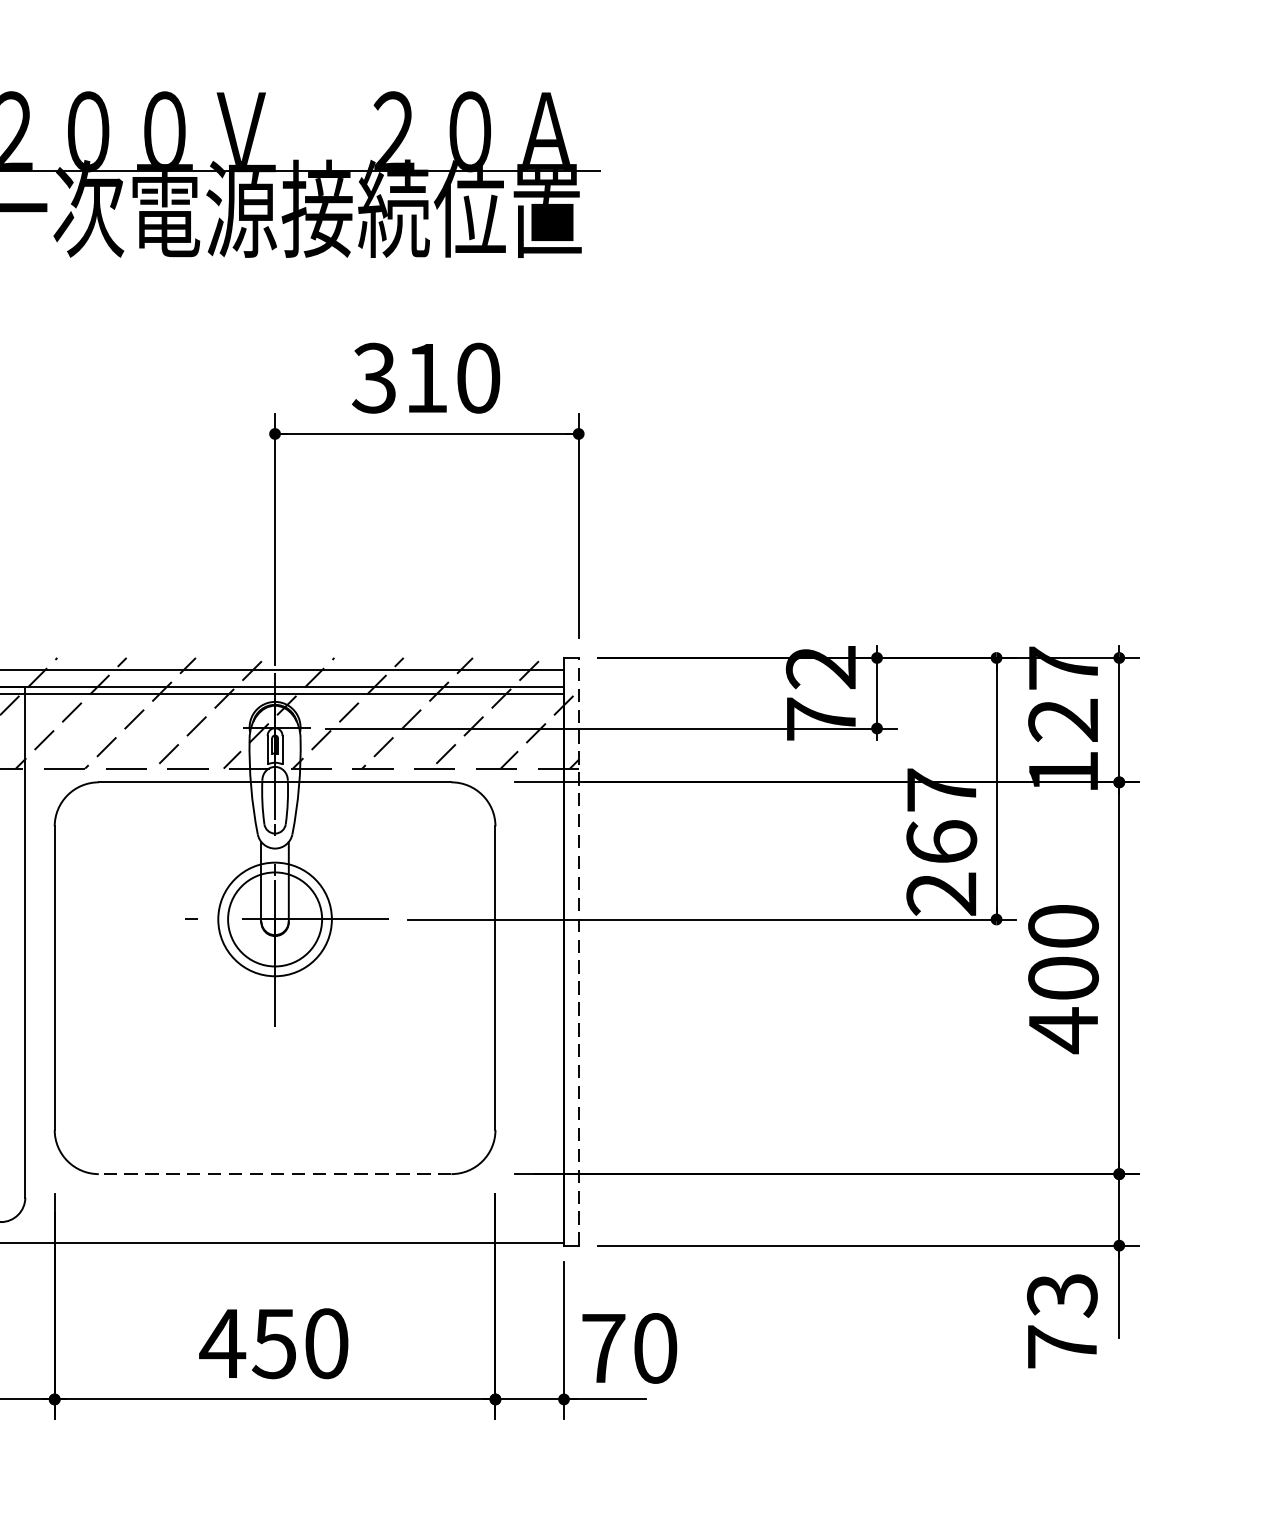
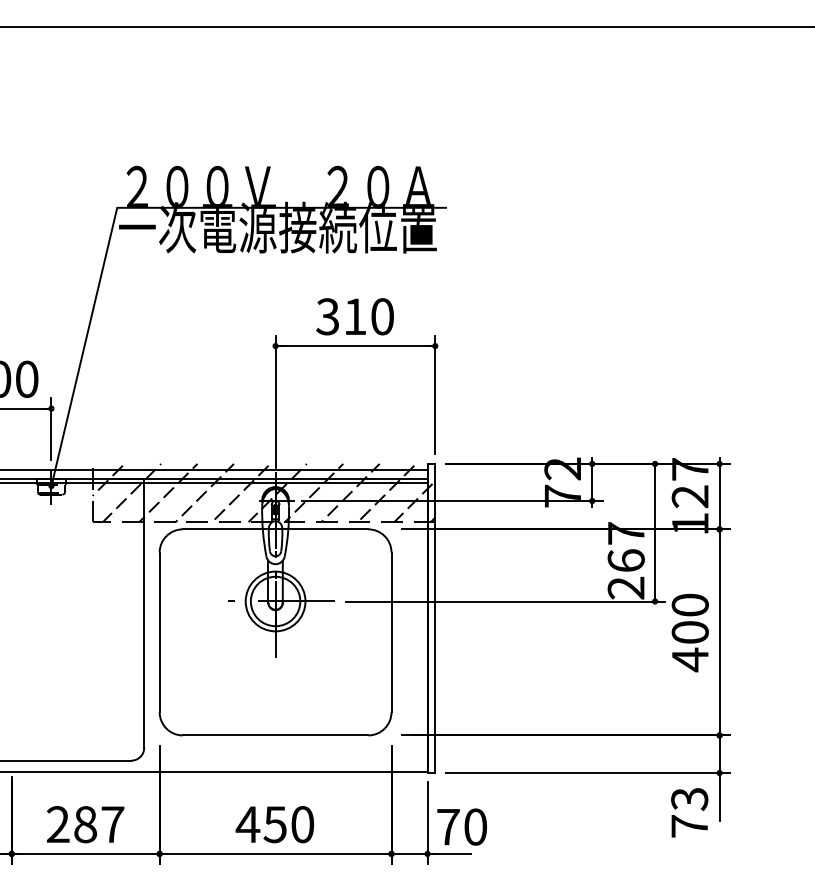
line: (579, 951) -> (435, 618), dashed -> solid
line: (274, 1174) -> (275, 735), dashed -> solid

